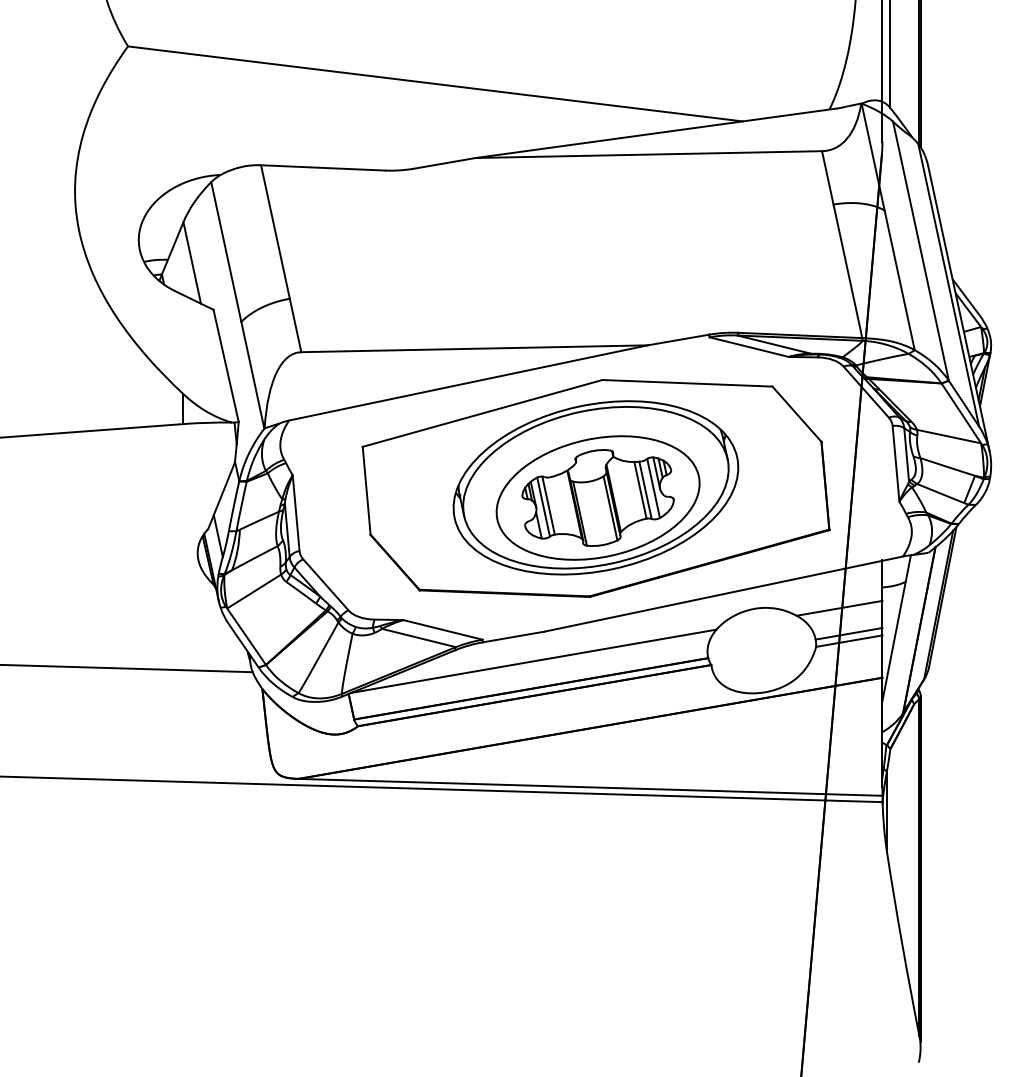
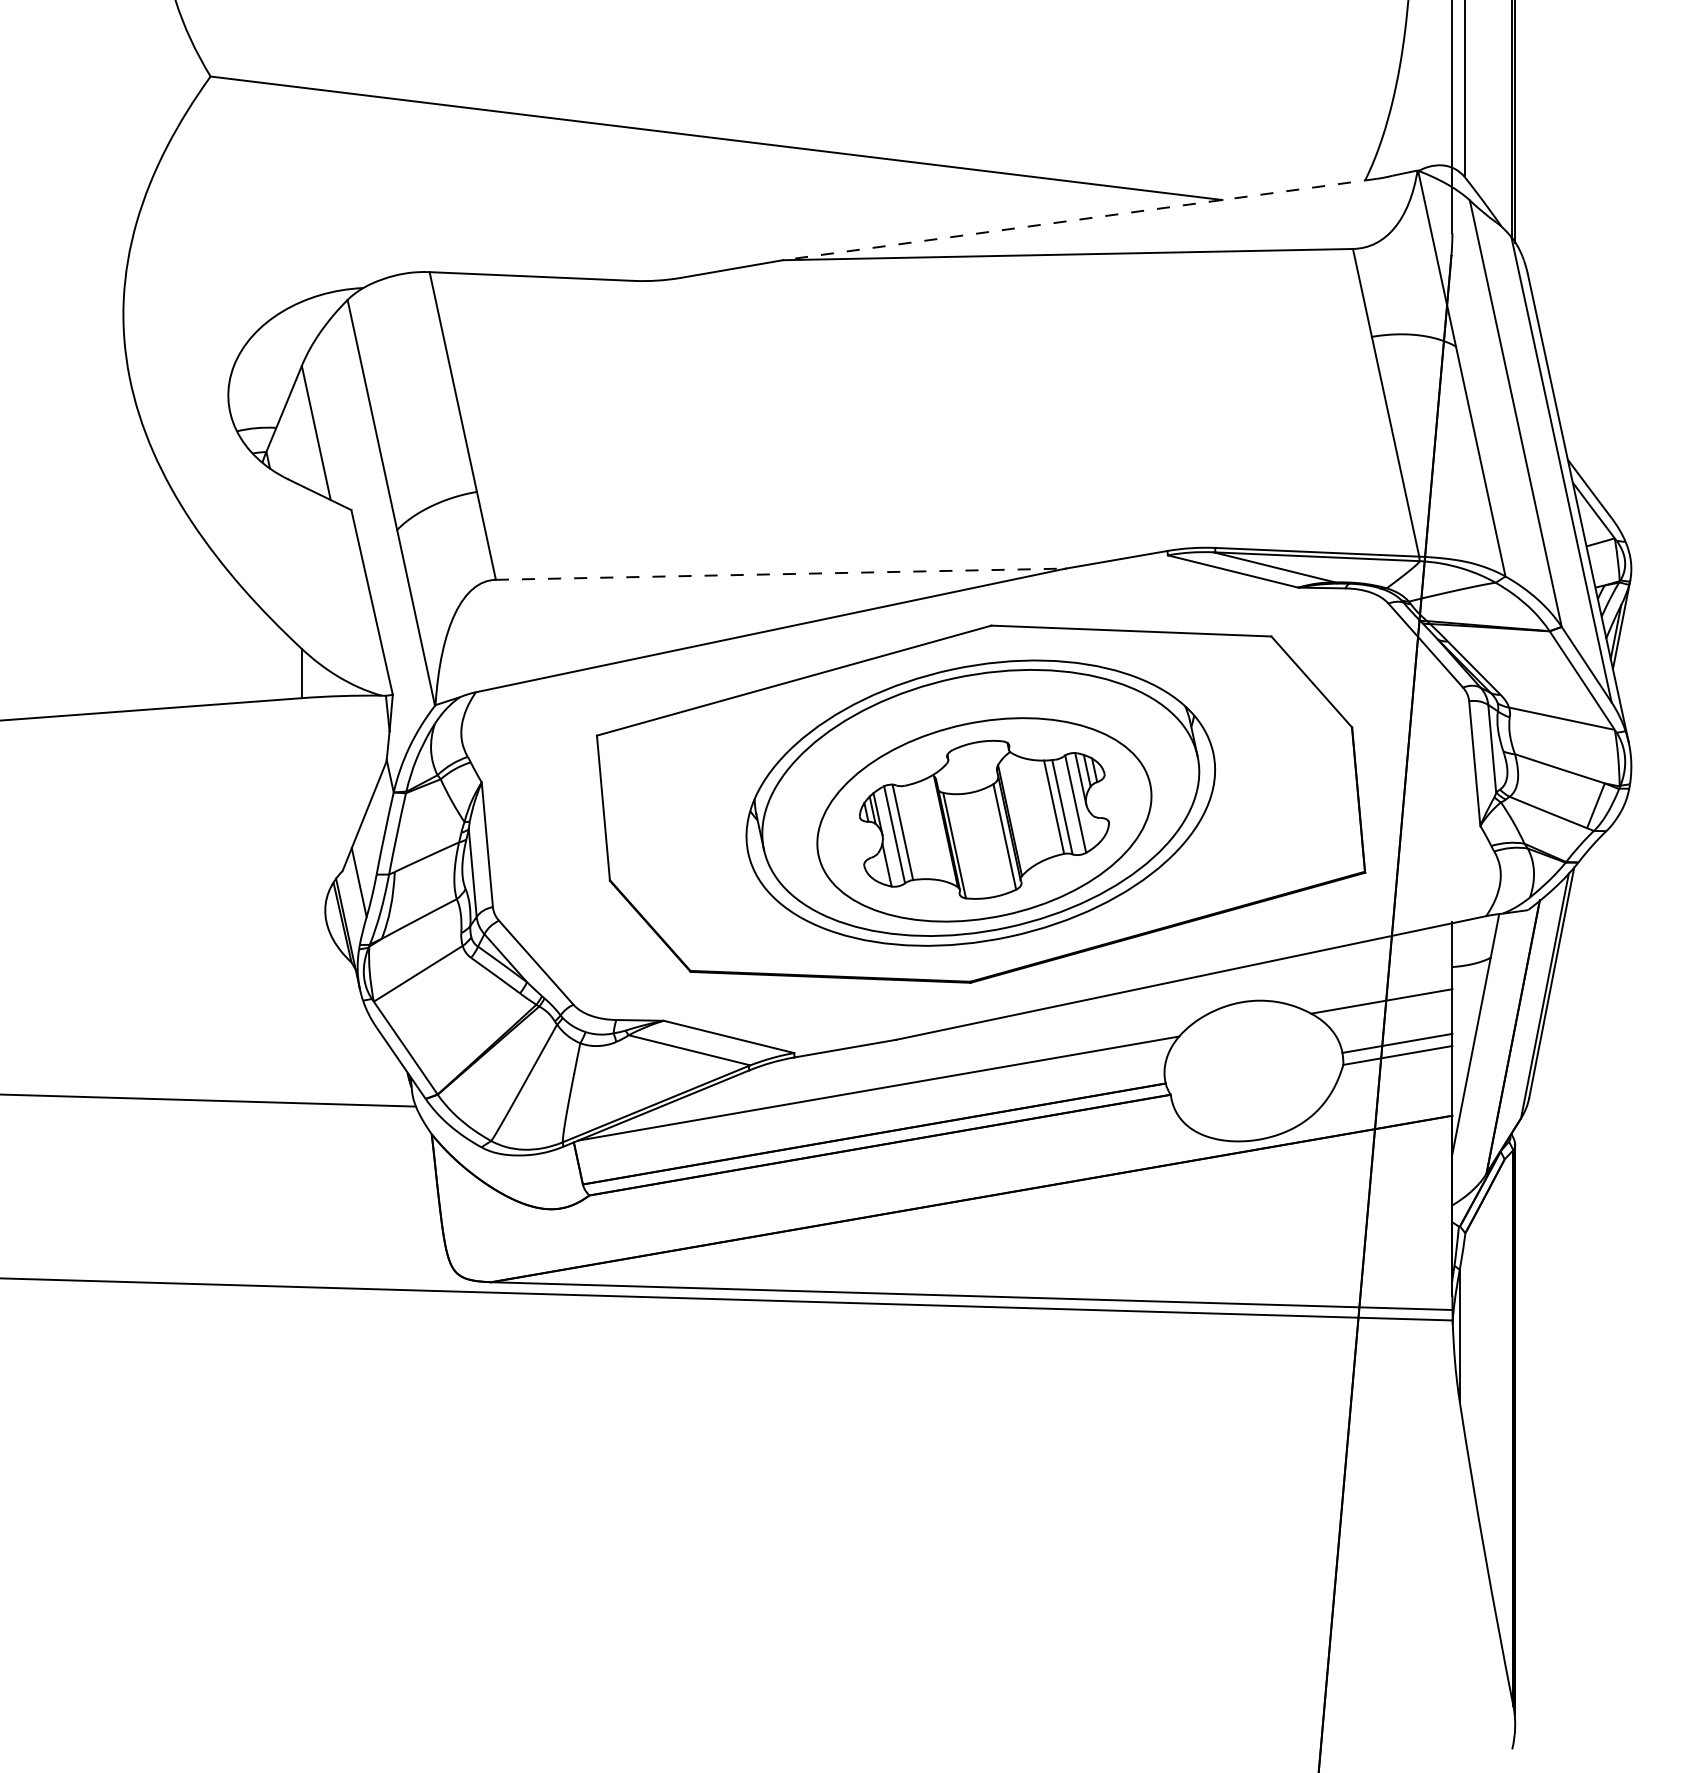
line: (655, 133) -> (1078, 219), solid -> dashed
line: (474, 348) -> (780, 573), solid -> dashed

